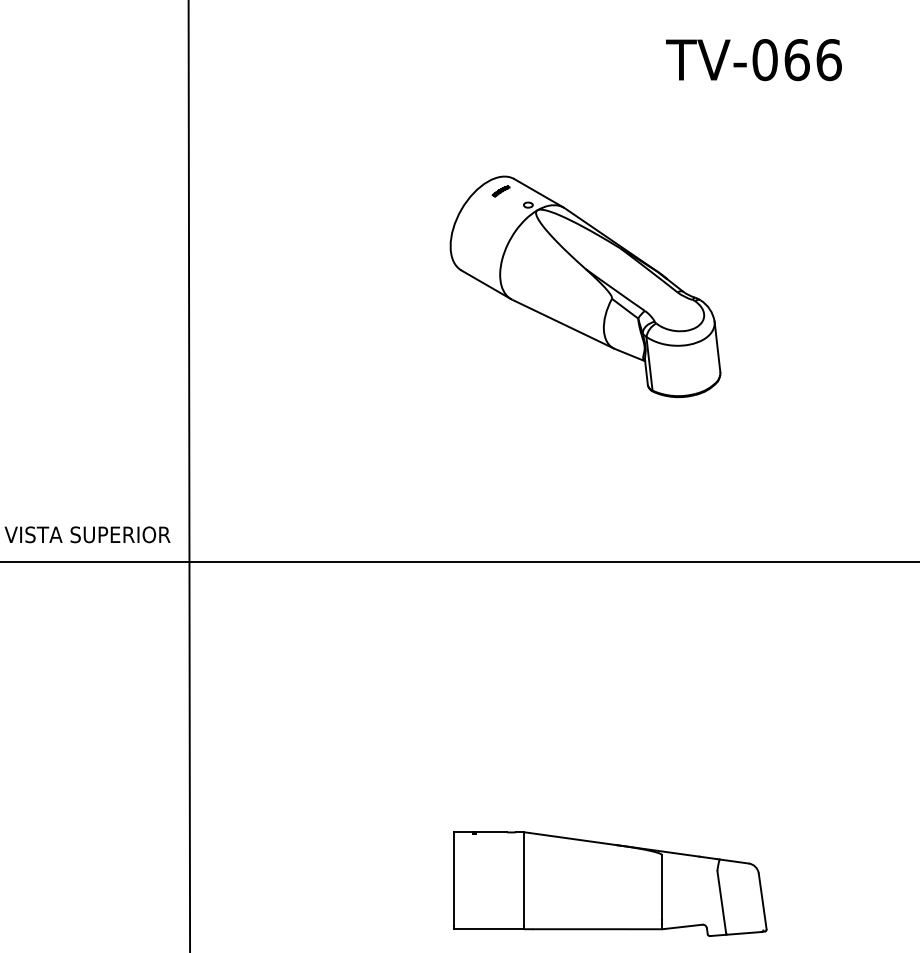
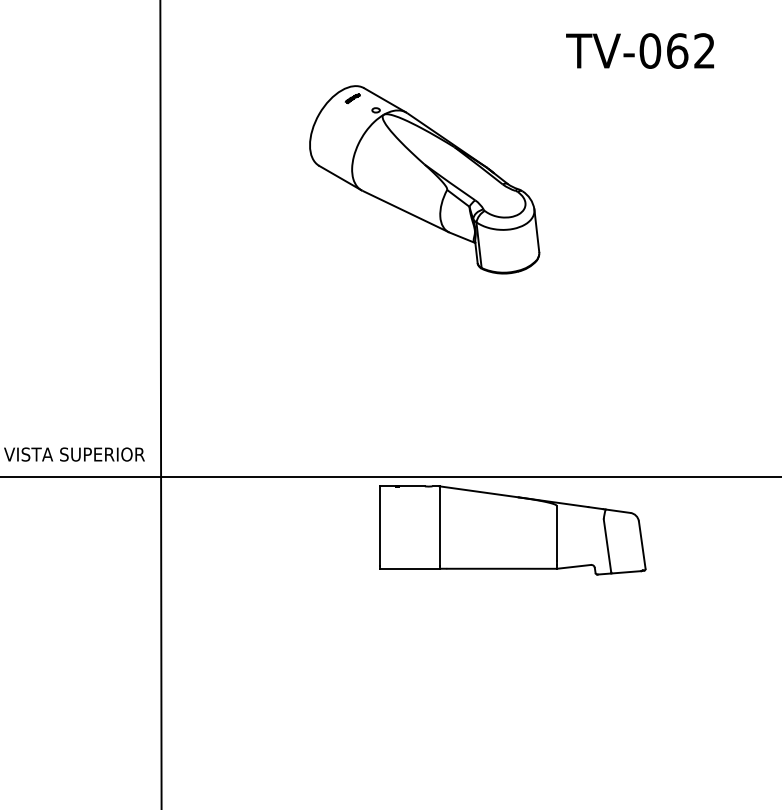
text: (828, 59) -> (704, 50), TV-066 -> TV-062
part: (585, 286) -> (424, 179), moved
part: (610, 884) -> (512, 530), moved

